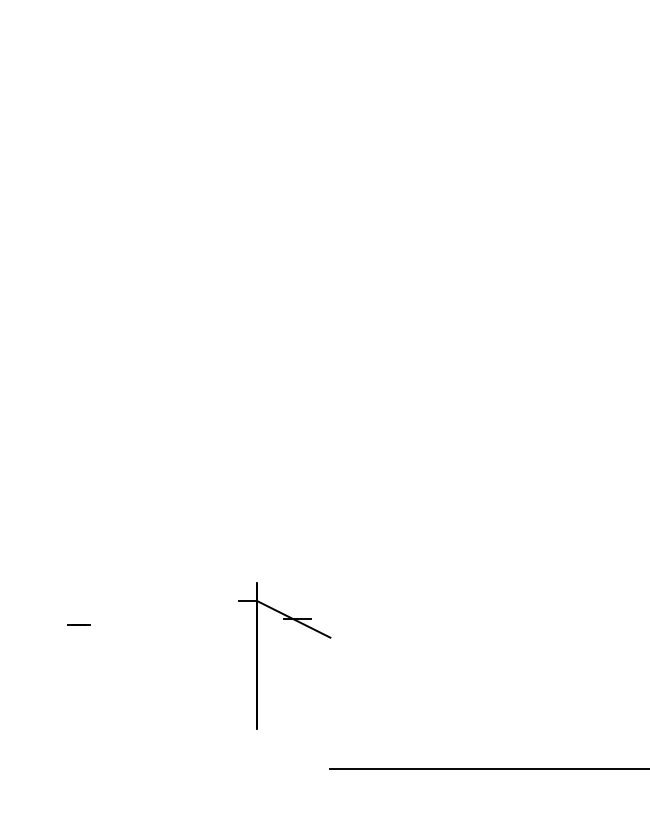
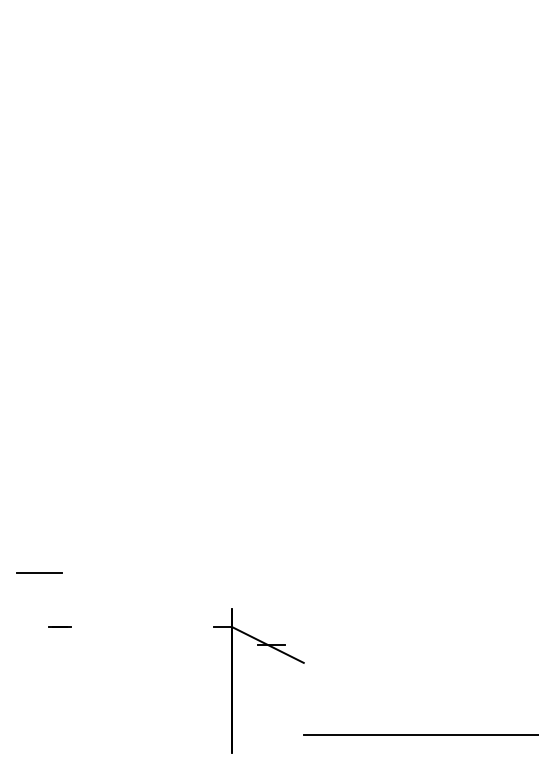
line: (60, 604) -> (39, 573), added
line: (78, 624) -> (59, 626), moved
part: (257, 655) -> (232, 680), moved

